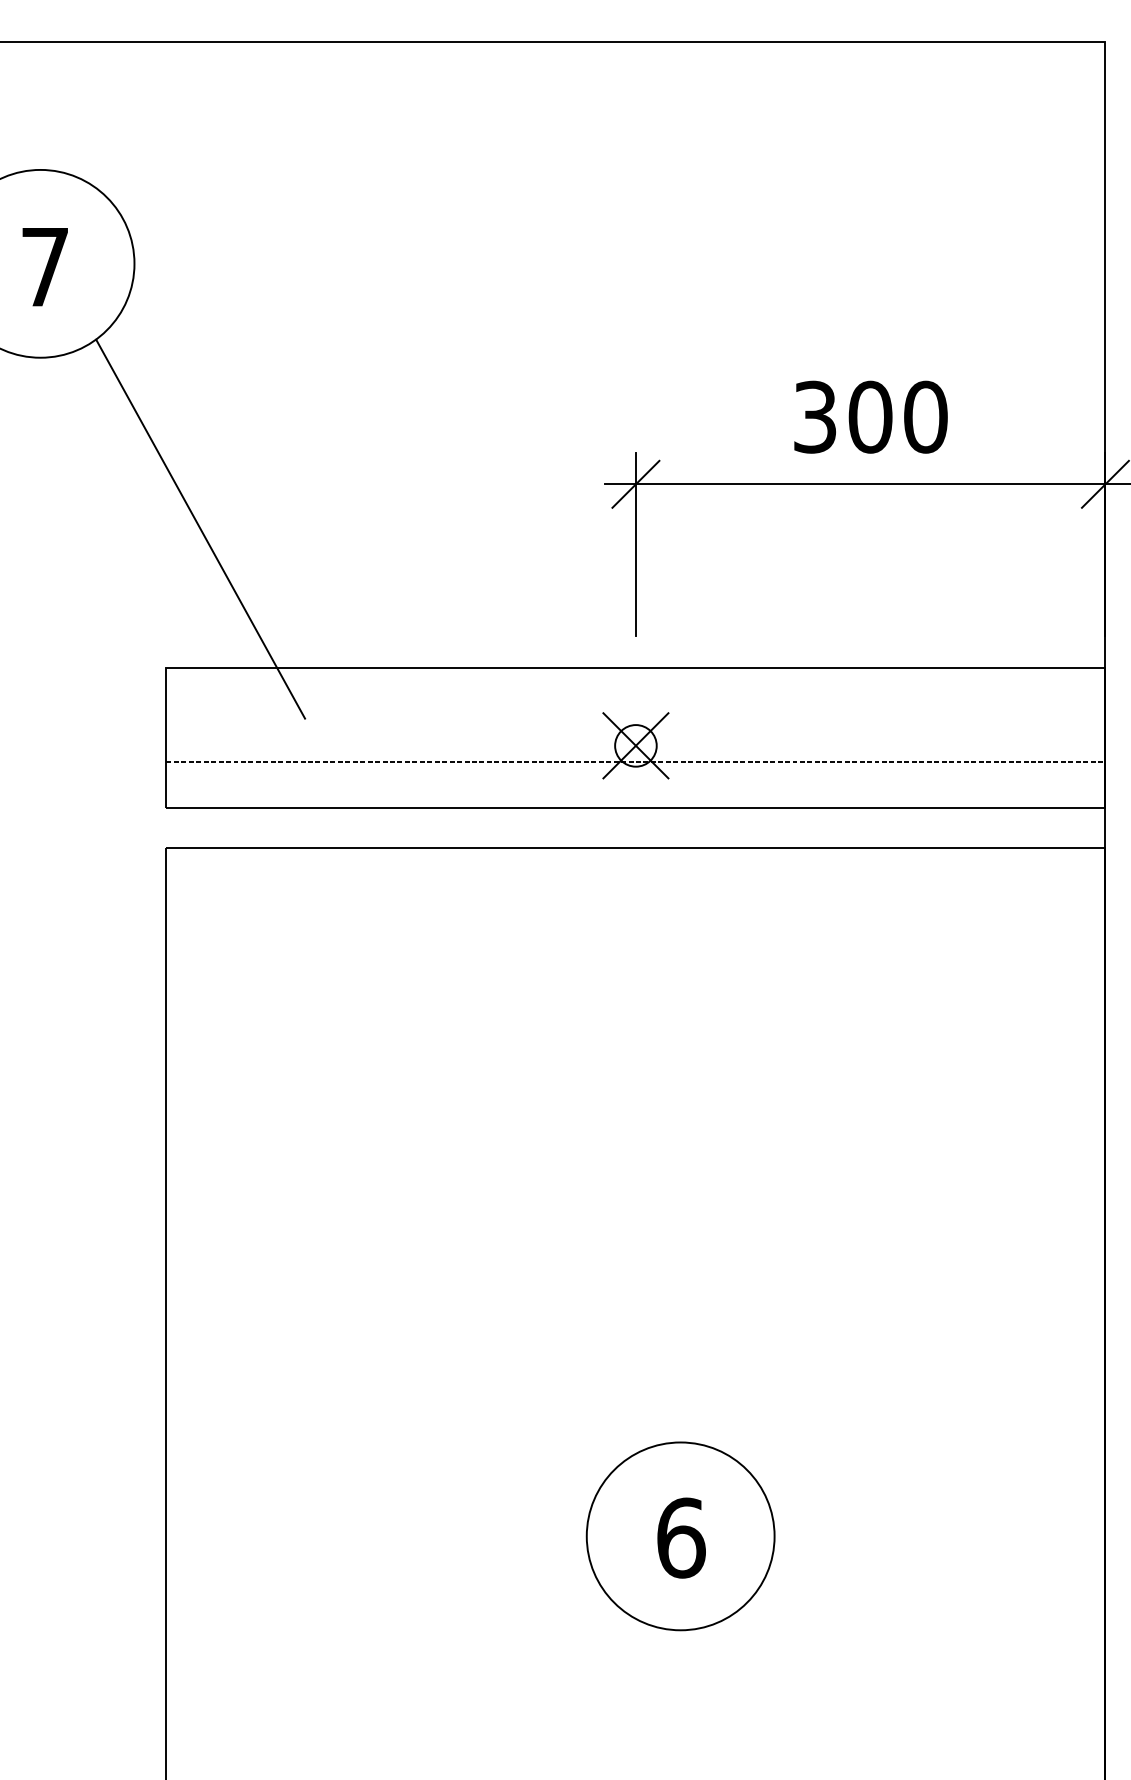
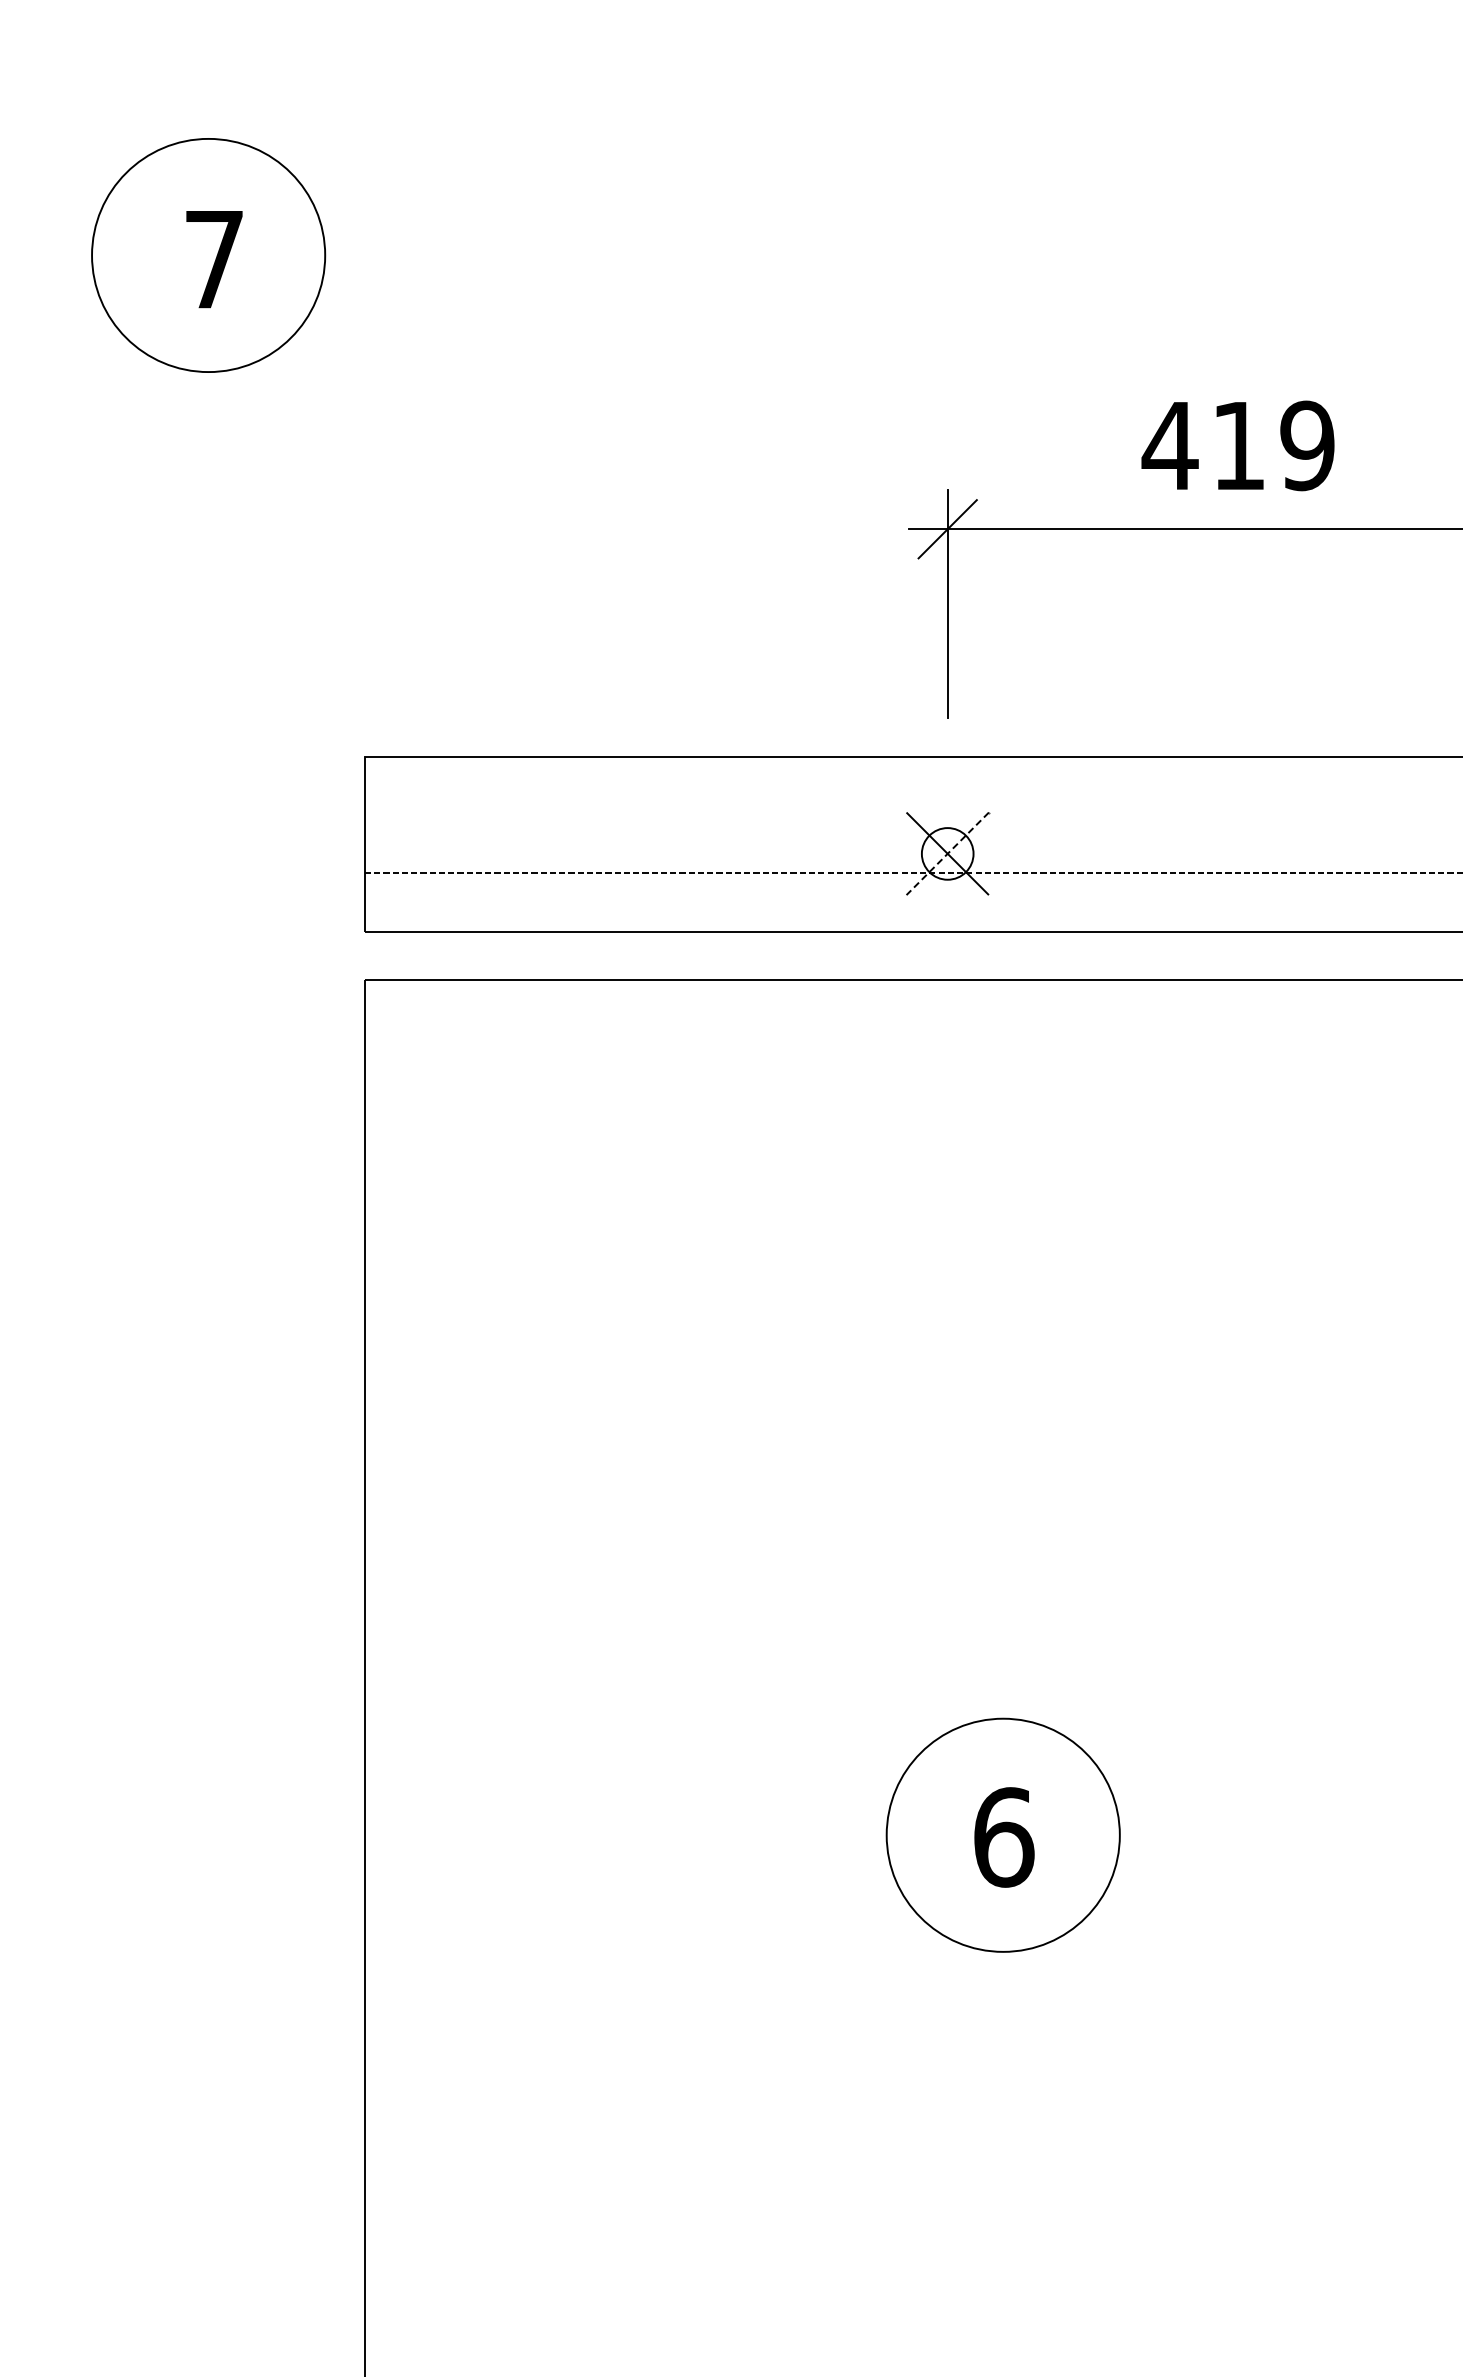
text: (869, 416) -> (1237, 445), 300 -> 419
line: (199, 528) -> (406, 584), removed
line: (636, 745) -> (948, 853), solid -> dashed

